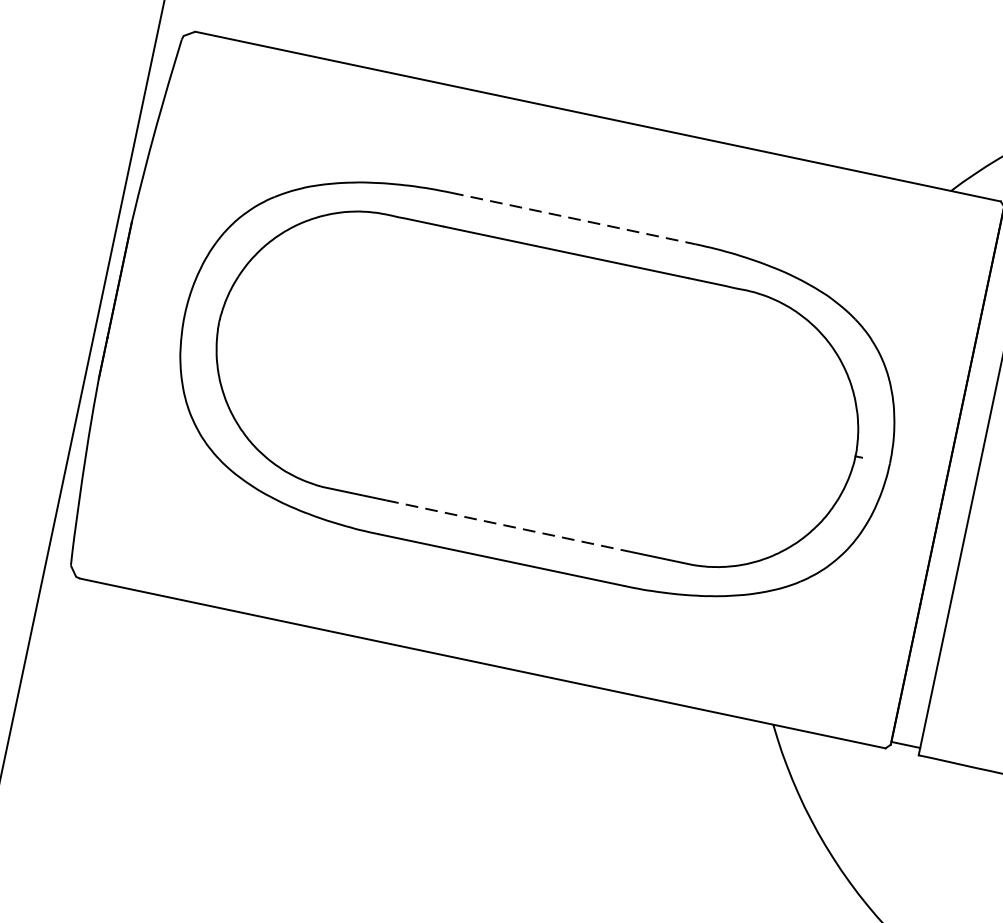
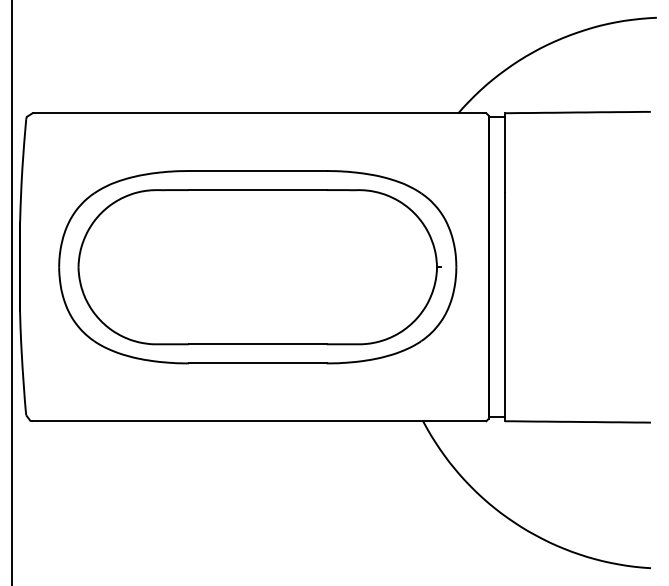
line: (572, 219) -> (257, 171), dashed -> solid
line: (507, 526) -> (257, 344), dashed -> solid

